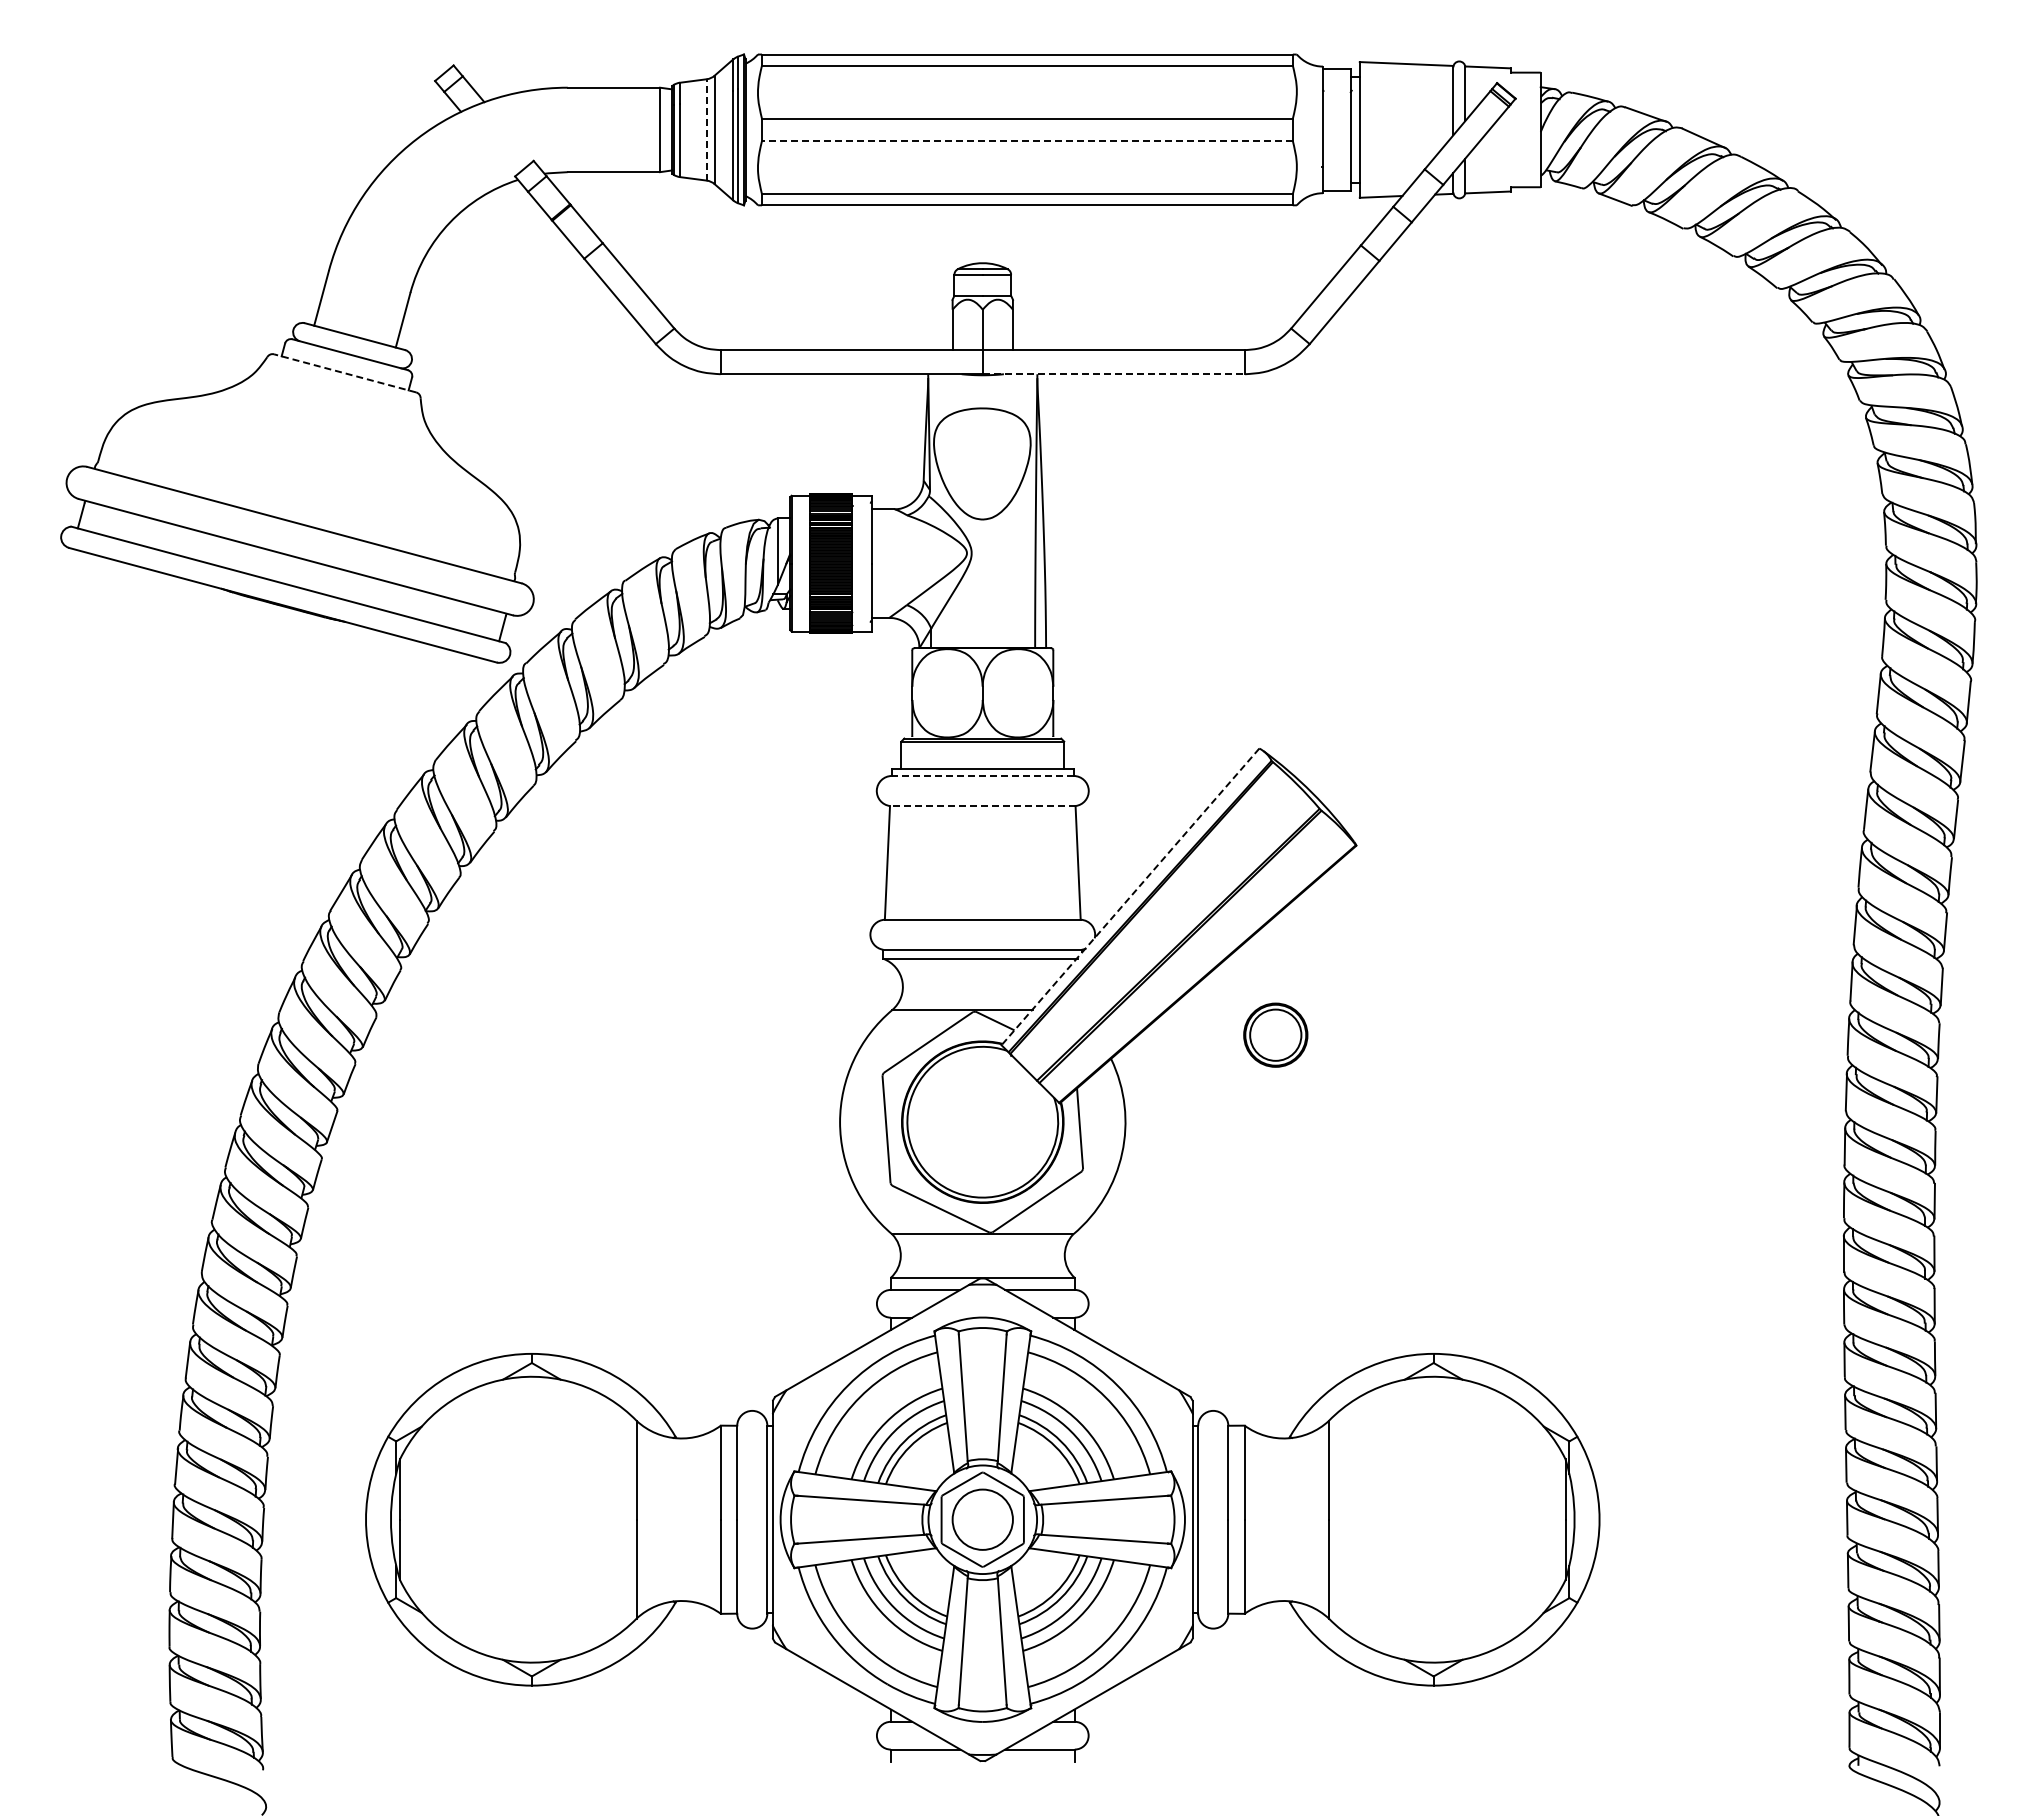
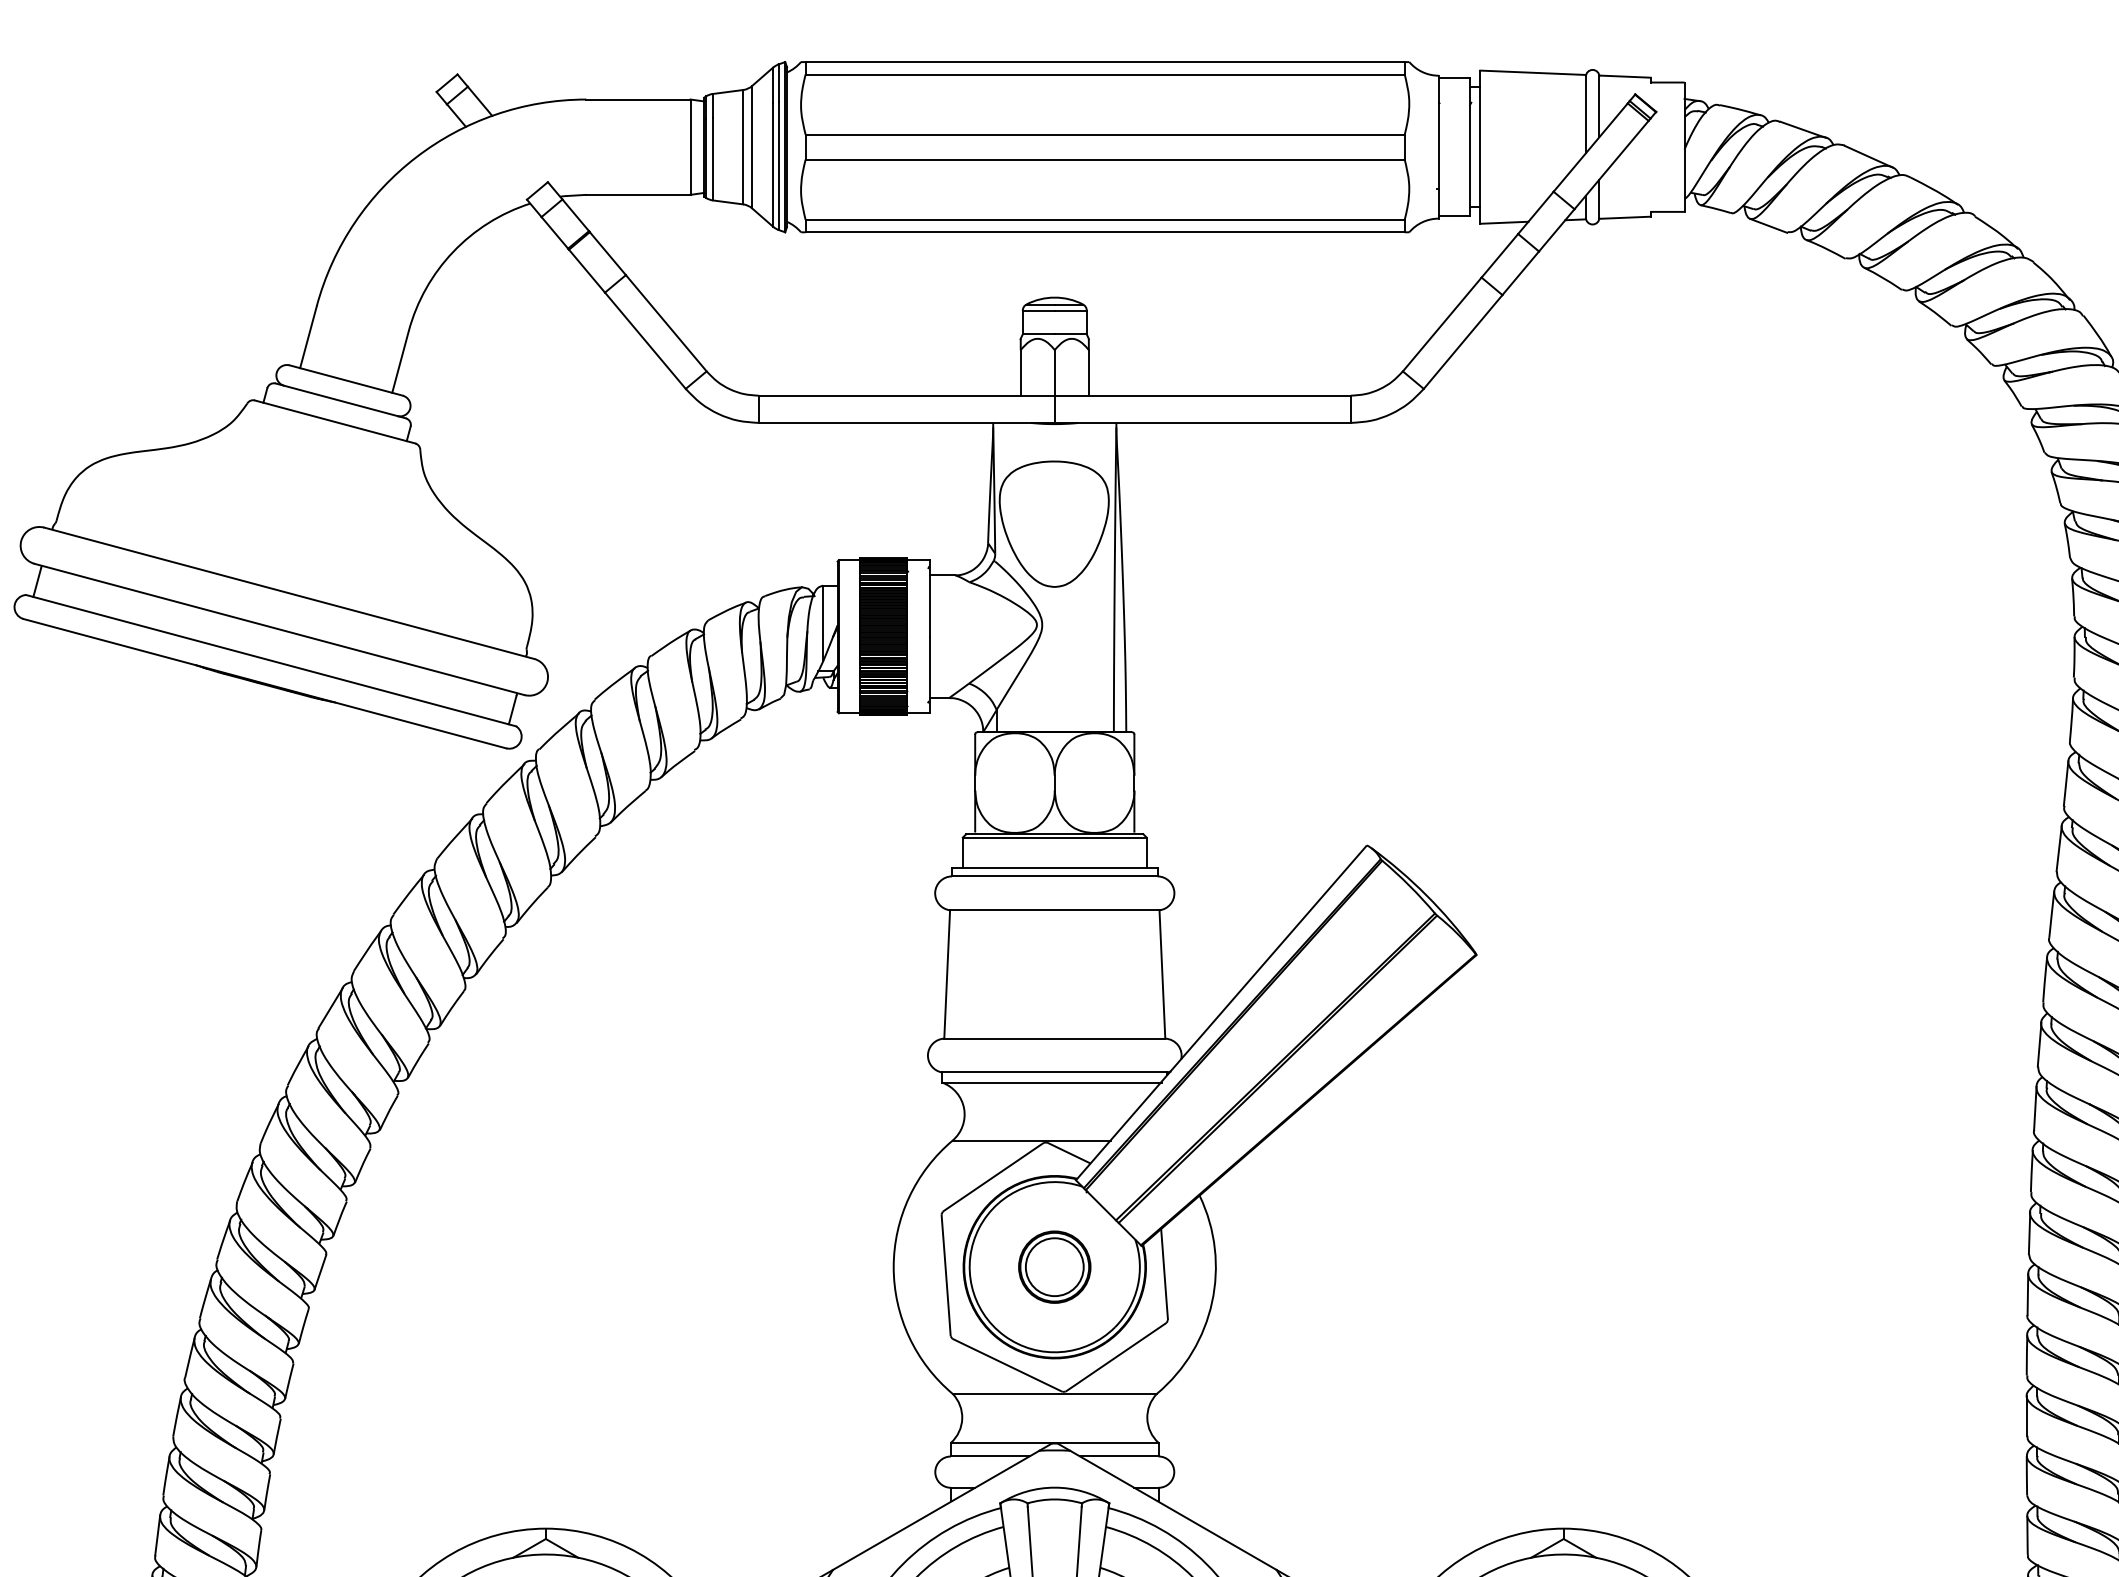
line: (706, 129) -> (742, 146), dashed -> solid
line: (1026, 140) -> (1104, 159), dashed -> solid
line: (345, 373) -> (335, 422), dashed -> solid
line: (1114, 374) -> (1203, 423), dashed -> solid
line: (982, 775) -> (1054, 875), dashed -> solid
line: (982, 806) -> (1054, 910), dashed -> solid
line: (1130, 896) -> (1221, 1012), dashed -> solid
part: (1275, 1034) -> (1054, 1266), moved

